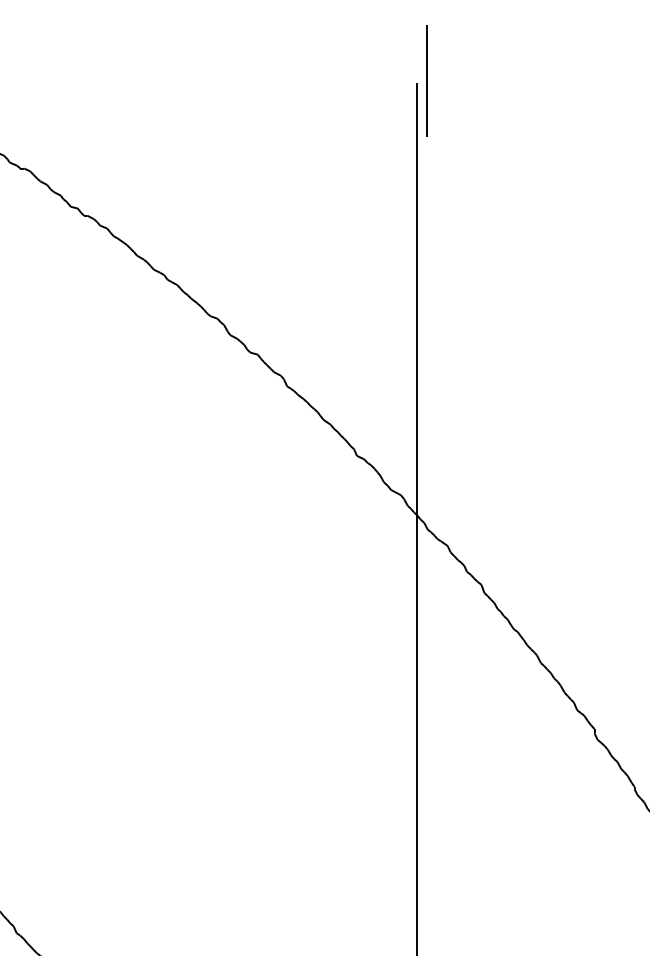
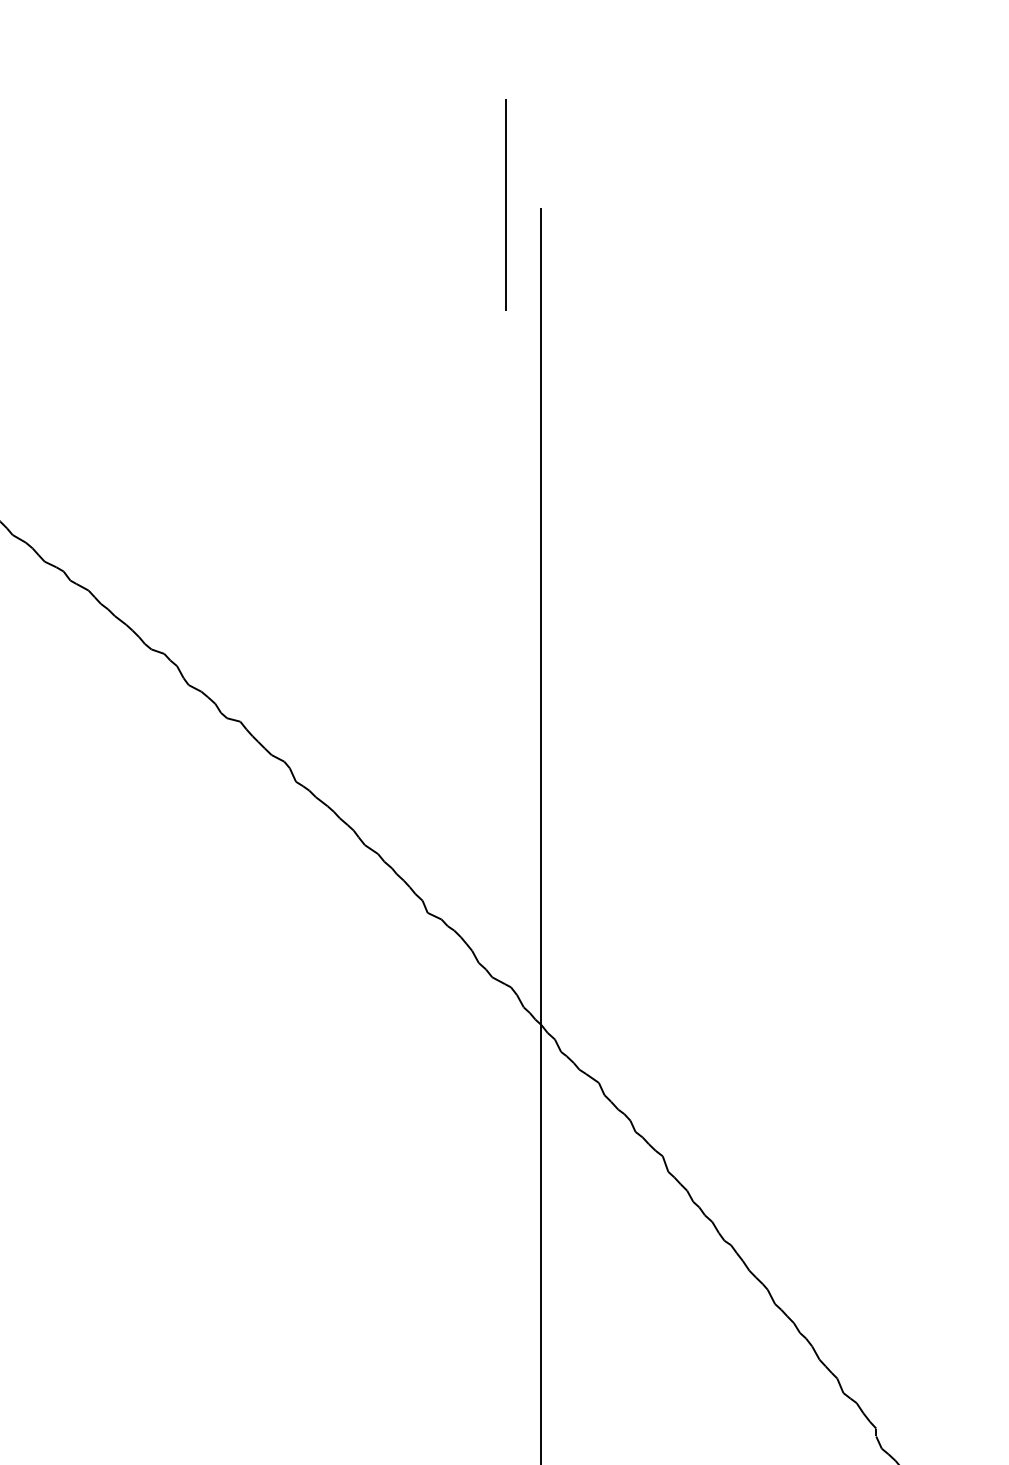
line: (426, 80) -> (504, 204), moved

